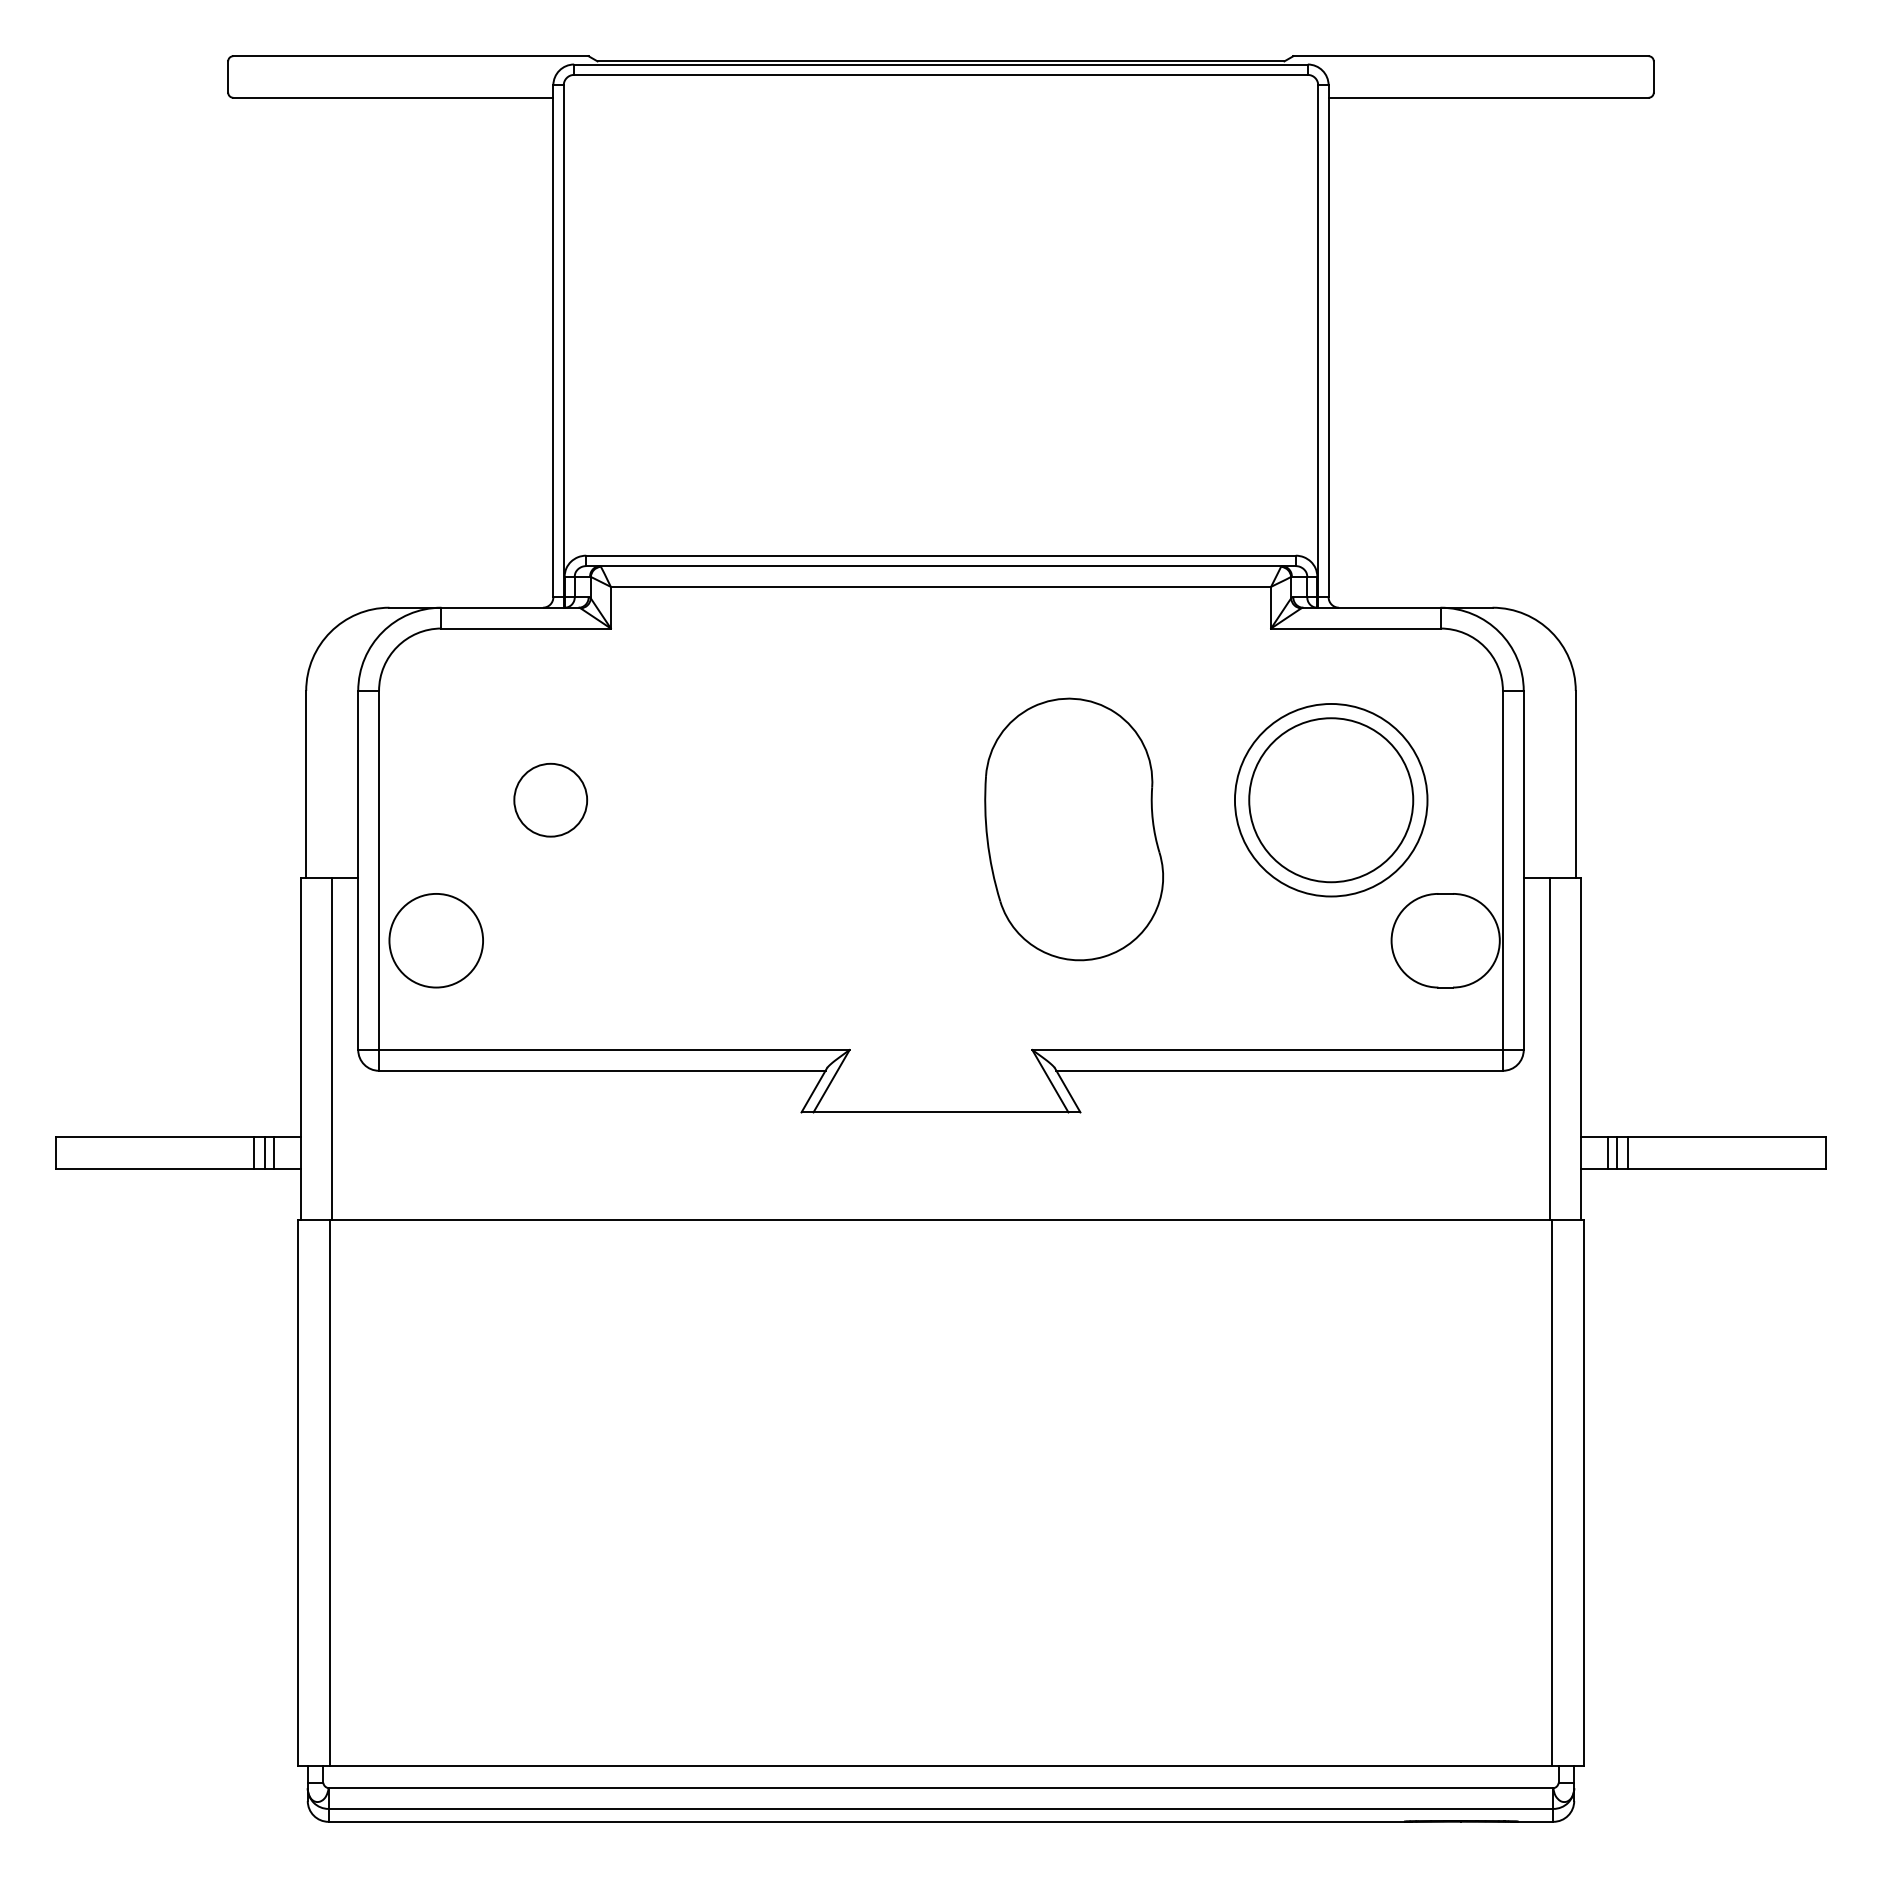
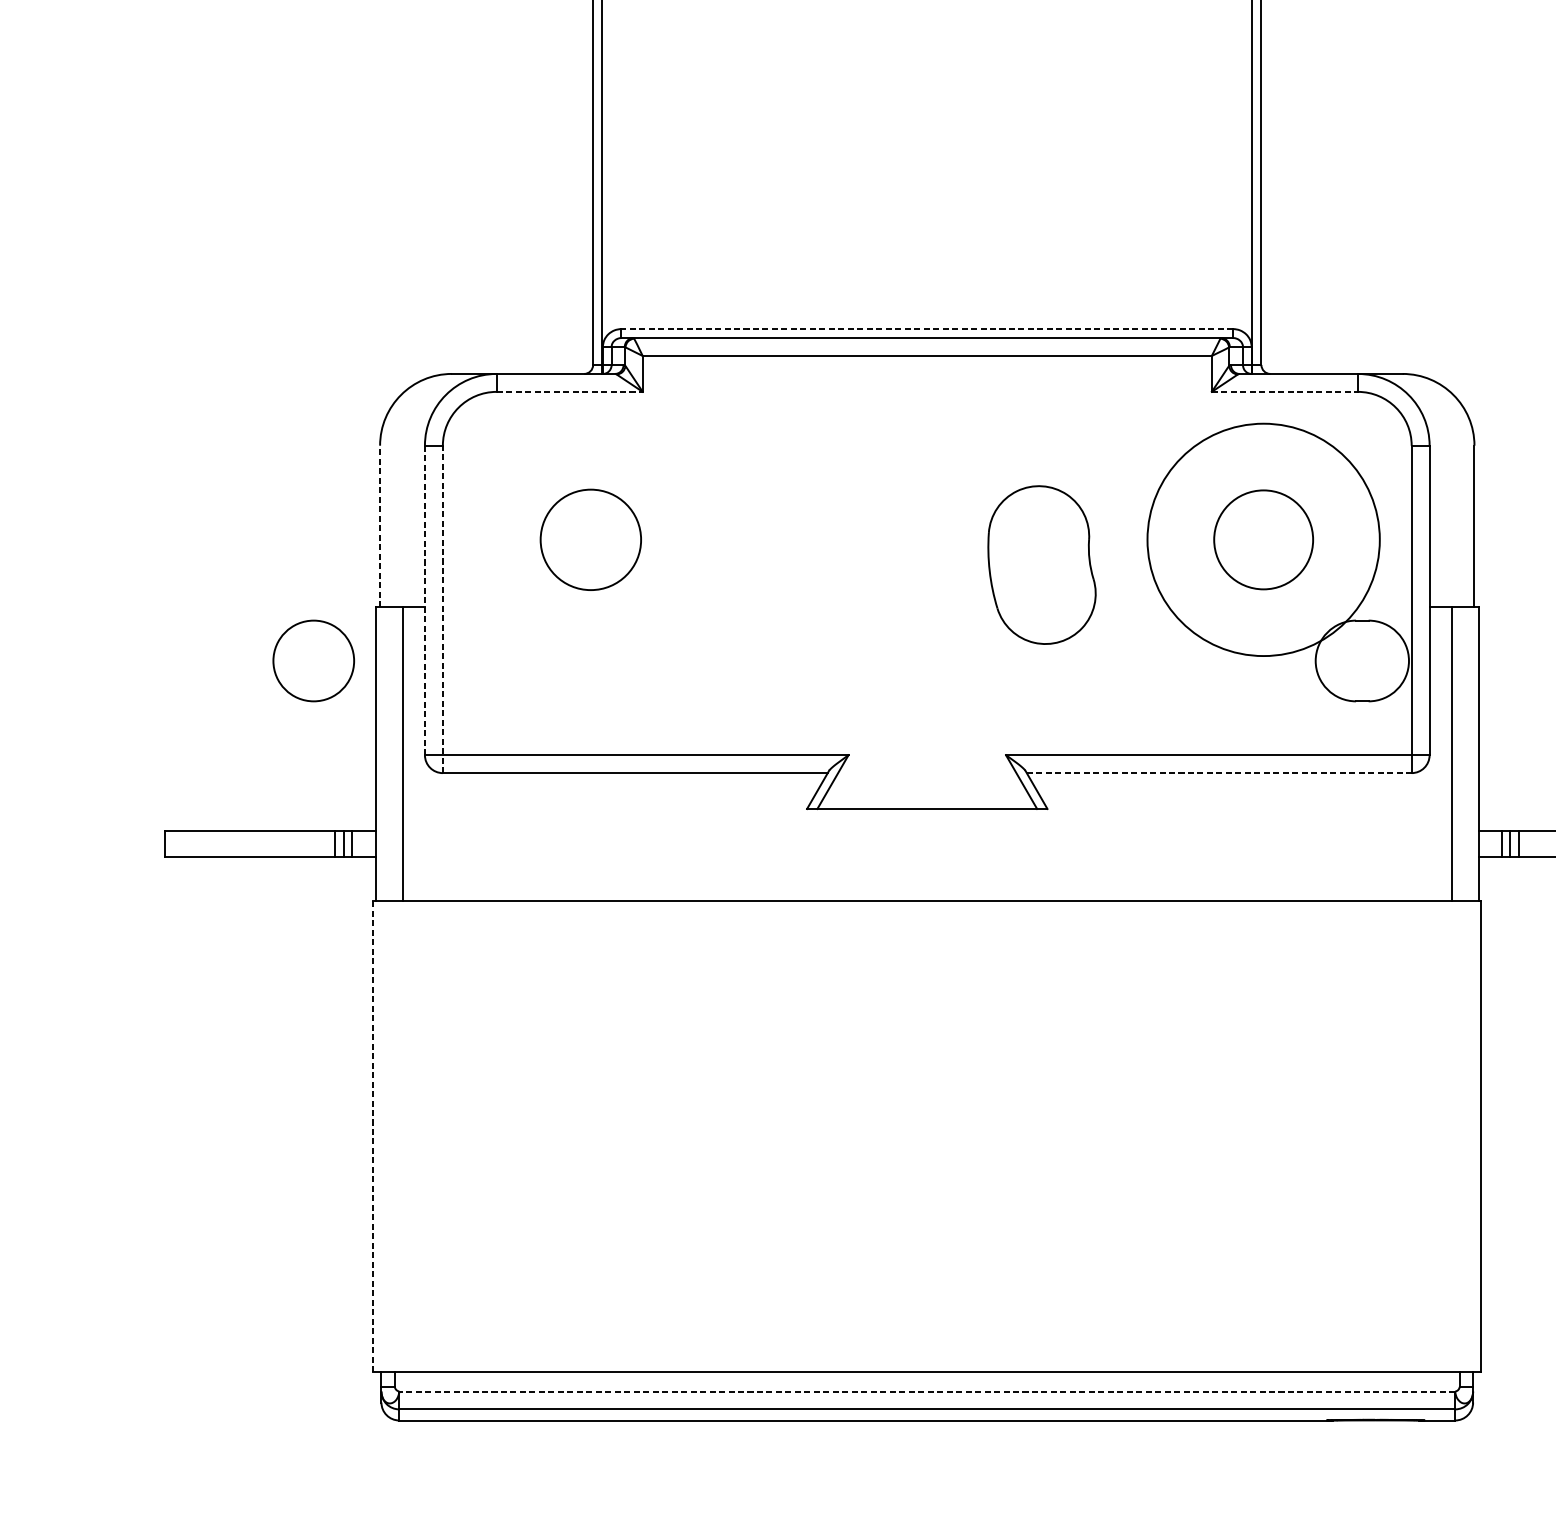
line: (940, 555) -> (926, 328), solid -> dashed
line: (526, 628) -> (569, 391), solid -> dashed
line: (1355, 628) -> (1284, 391), solid -> dashed
line: (306, 784) -> (380, 526), solid -> dashed
circle: (550, 799) -> (590, 539), size x1.6
circle: (1330, 799) -> (1263, 539), size x1.4
circle: (1331, 800) -> (1263, 540), size x0.7
part: (1073, 829) -> (1041, 565), size x0.7
line: (358, 870) -> (425, 600), solid -> dashed
line: (379, 880) -> (443, 609), solid -> dashed
circle: (435, 940) -> (313, 660), moved
line: (1280, 1070) -> (1219, 772), solid -> dashed
line: (329, 1492) -> (400, 1136), removed
line: (1552, 1492) -> (1454, 1136), removed
line: (298, 1493) -> (373, 1137), solid -> dashed
line: (940, 1788) -> (926, 1391), solid -> dashed

